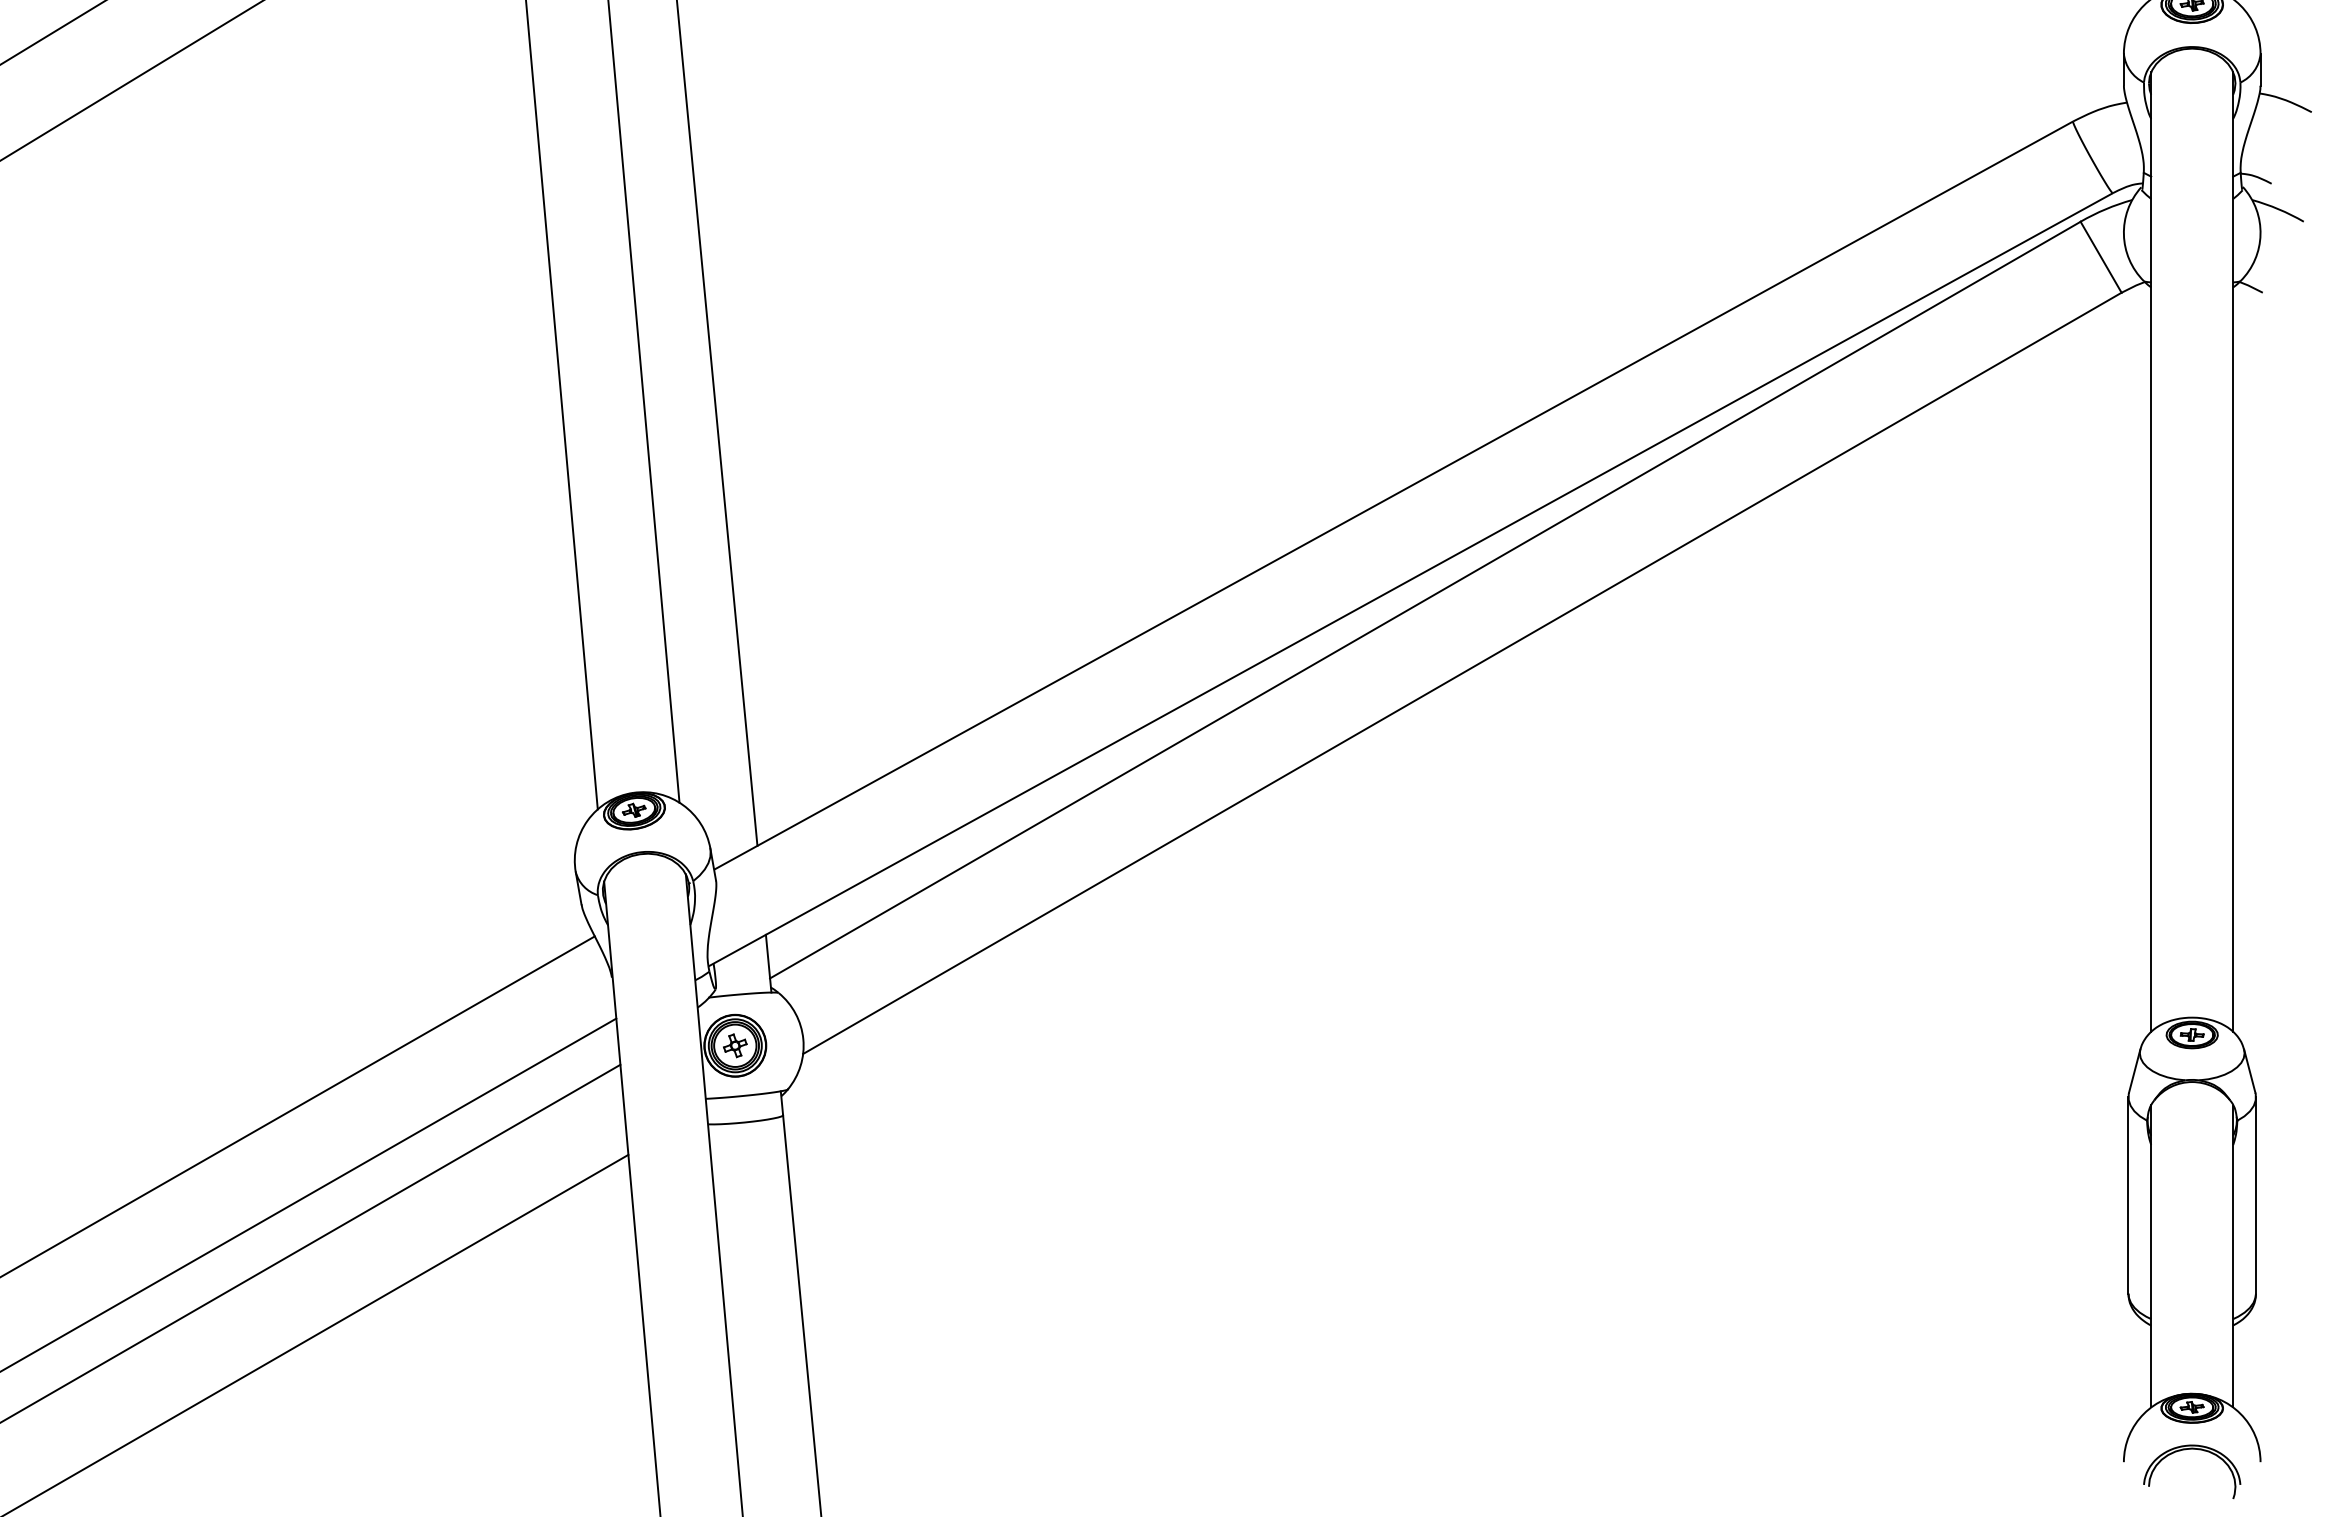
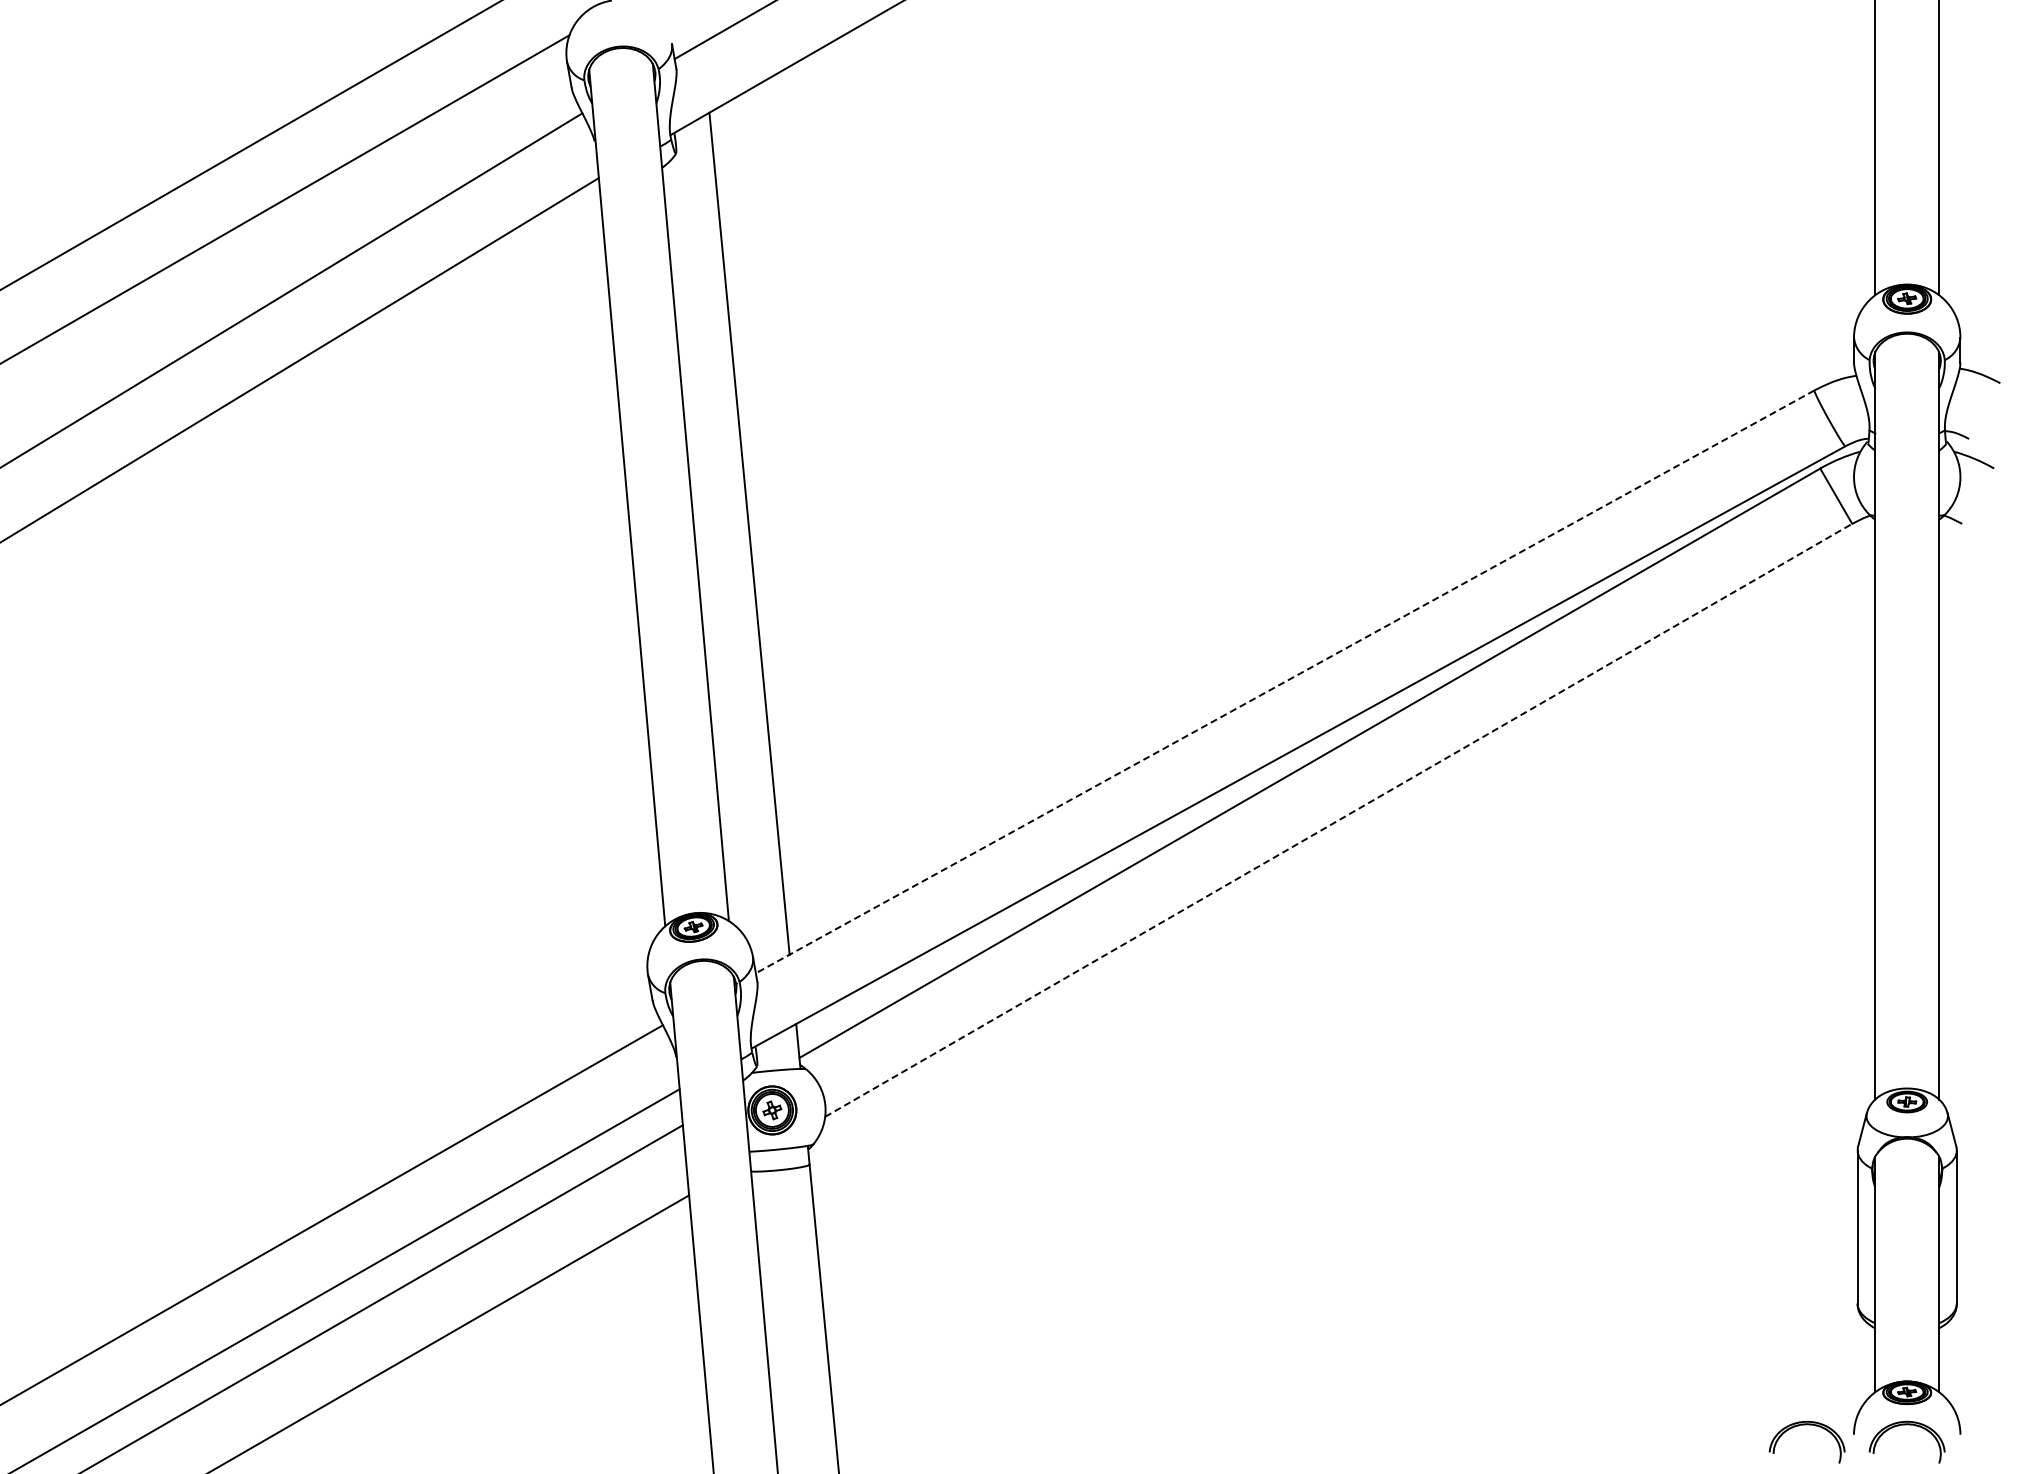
line: (1394, 495) -> (1285, 681), solid -> dashed
line: (1462, 673) -> (1338, 820), solid -> dashed
part: (2062, 1450) -> (1806, 1425), added

